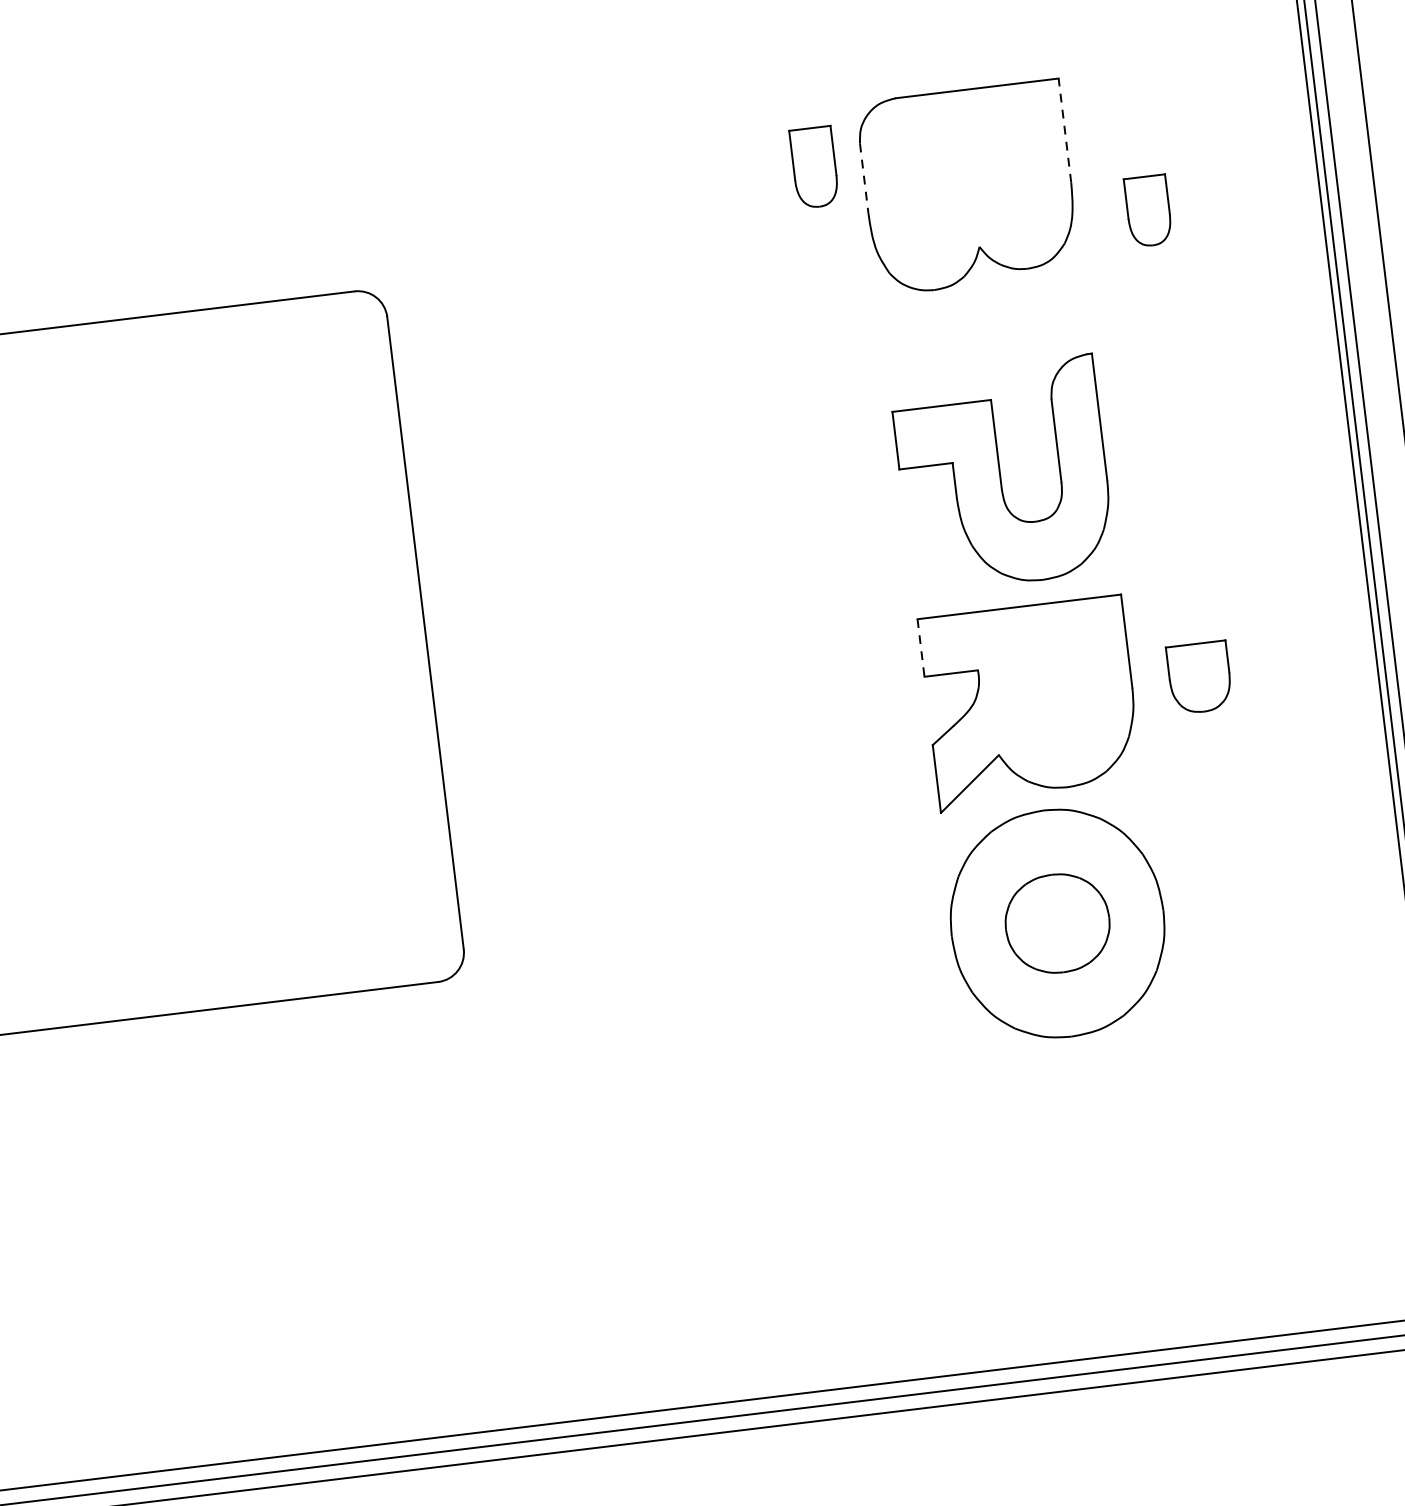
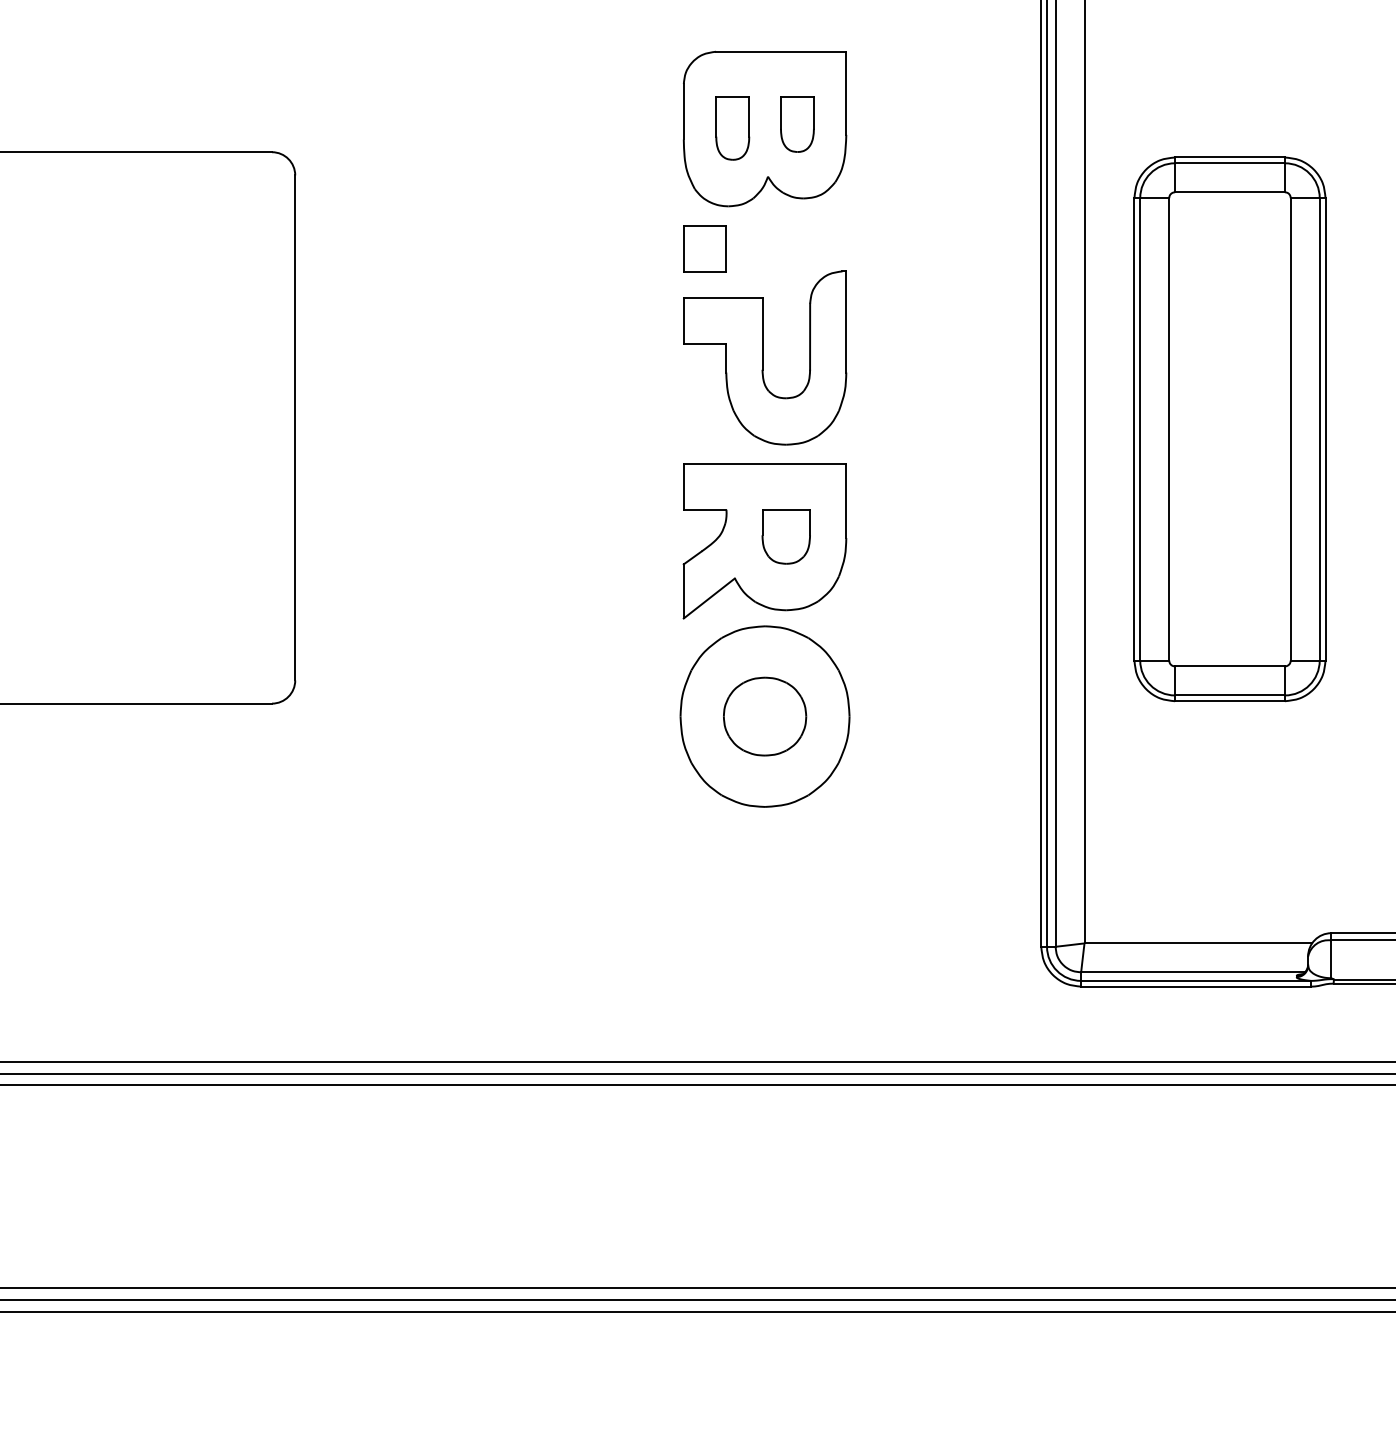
line: (1065, 130) -> (846, 93), dashed -> solid
part: (814, 167) -> (732, 128), moved
line: (863, 178) -> (683, 111), dashed -> solid
part: (1148, 210) -> (797, 124), moved
part: (910, 346) -> (704, 248), added
line: (920, 647) -> (683, 486), dashed -> solid
part: (1198, 677) -> (785, 536), moved

